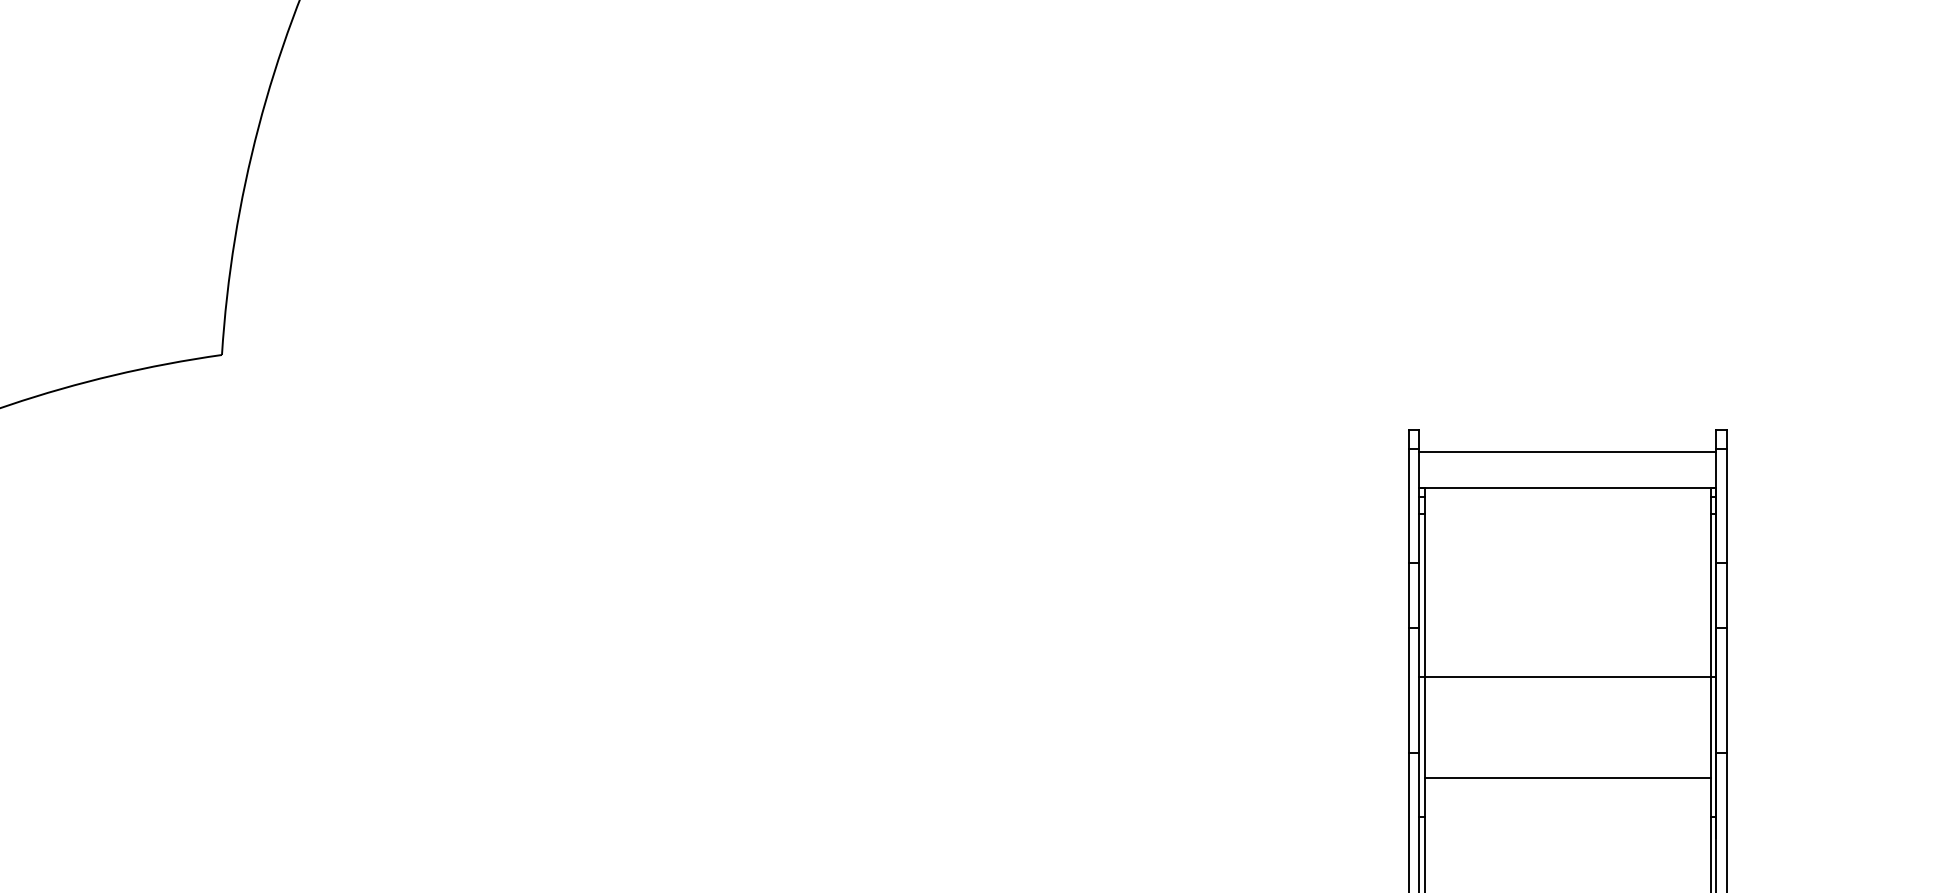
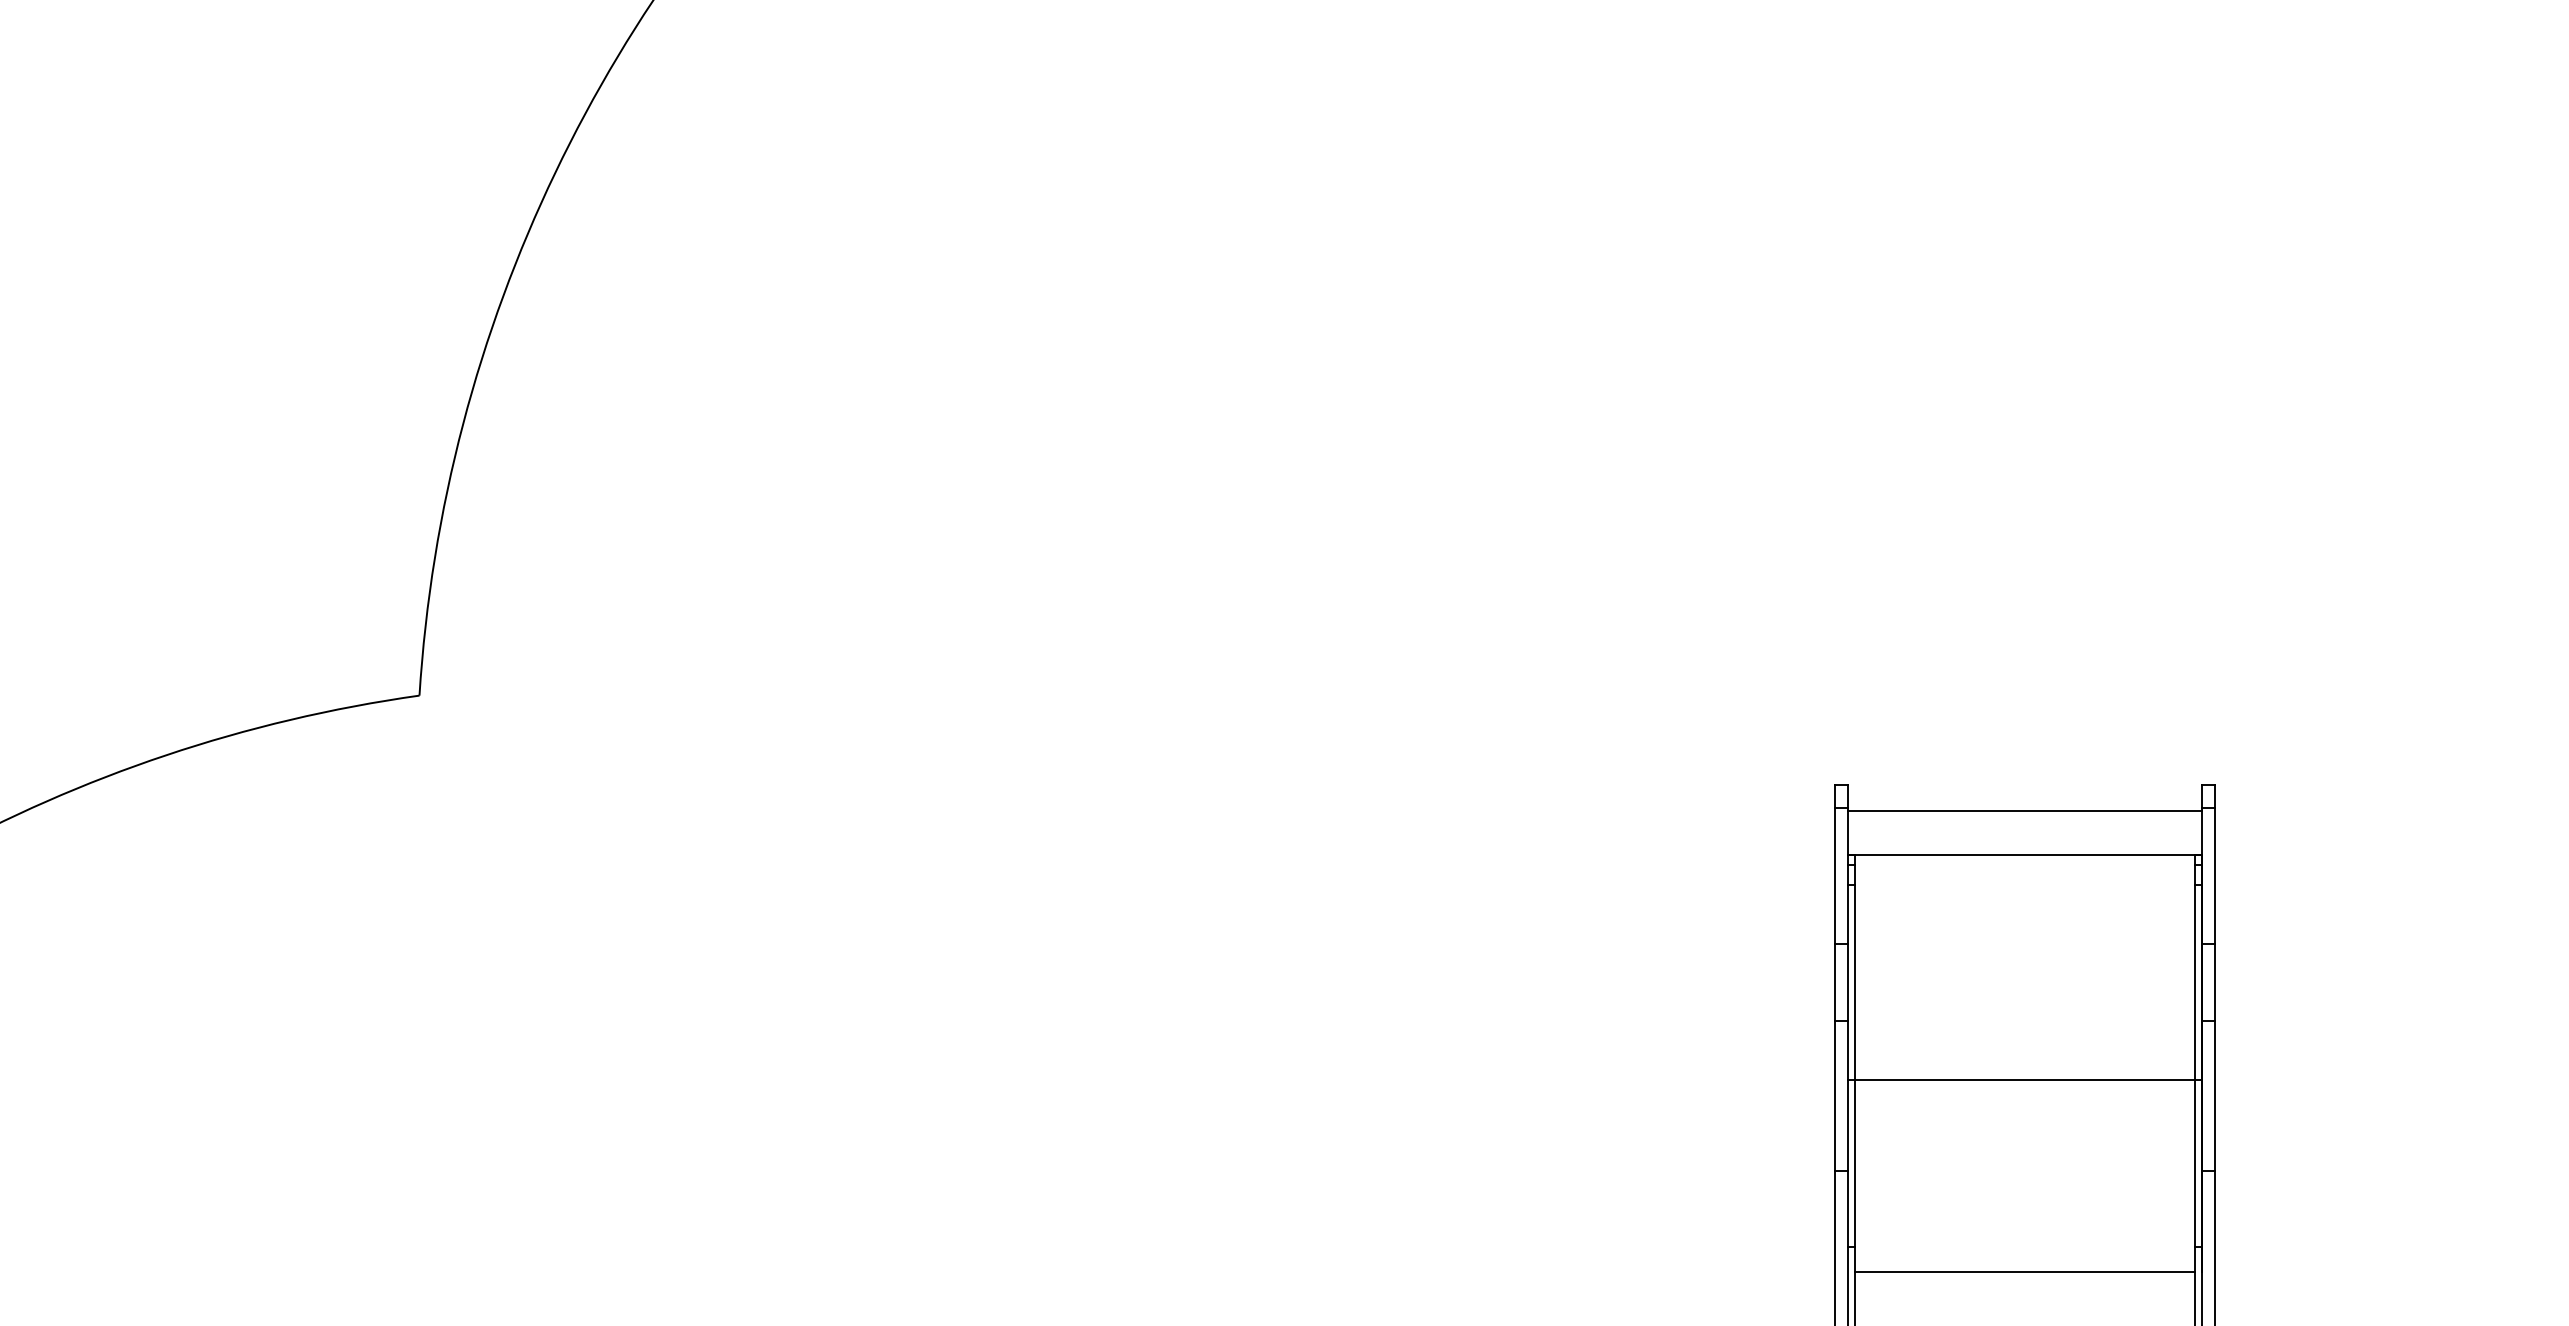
line: (1567, 778) -> (2024, 1272), moved

